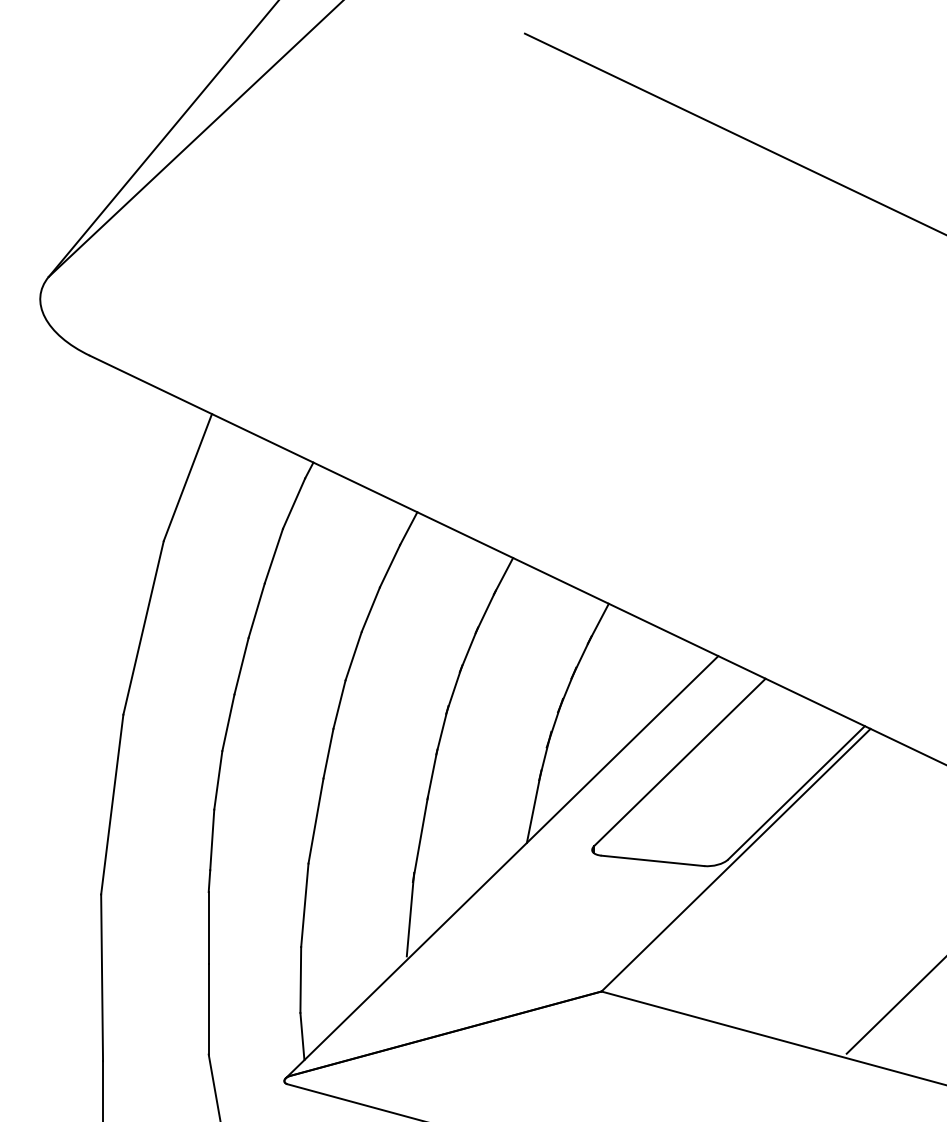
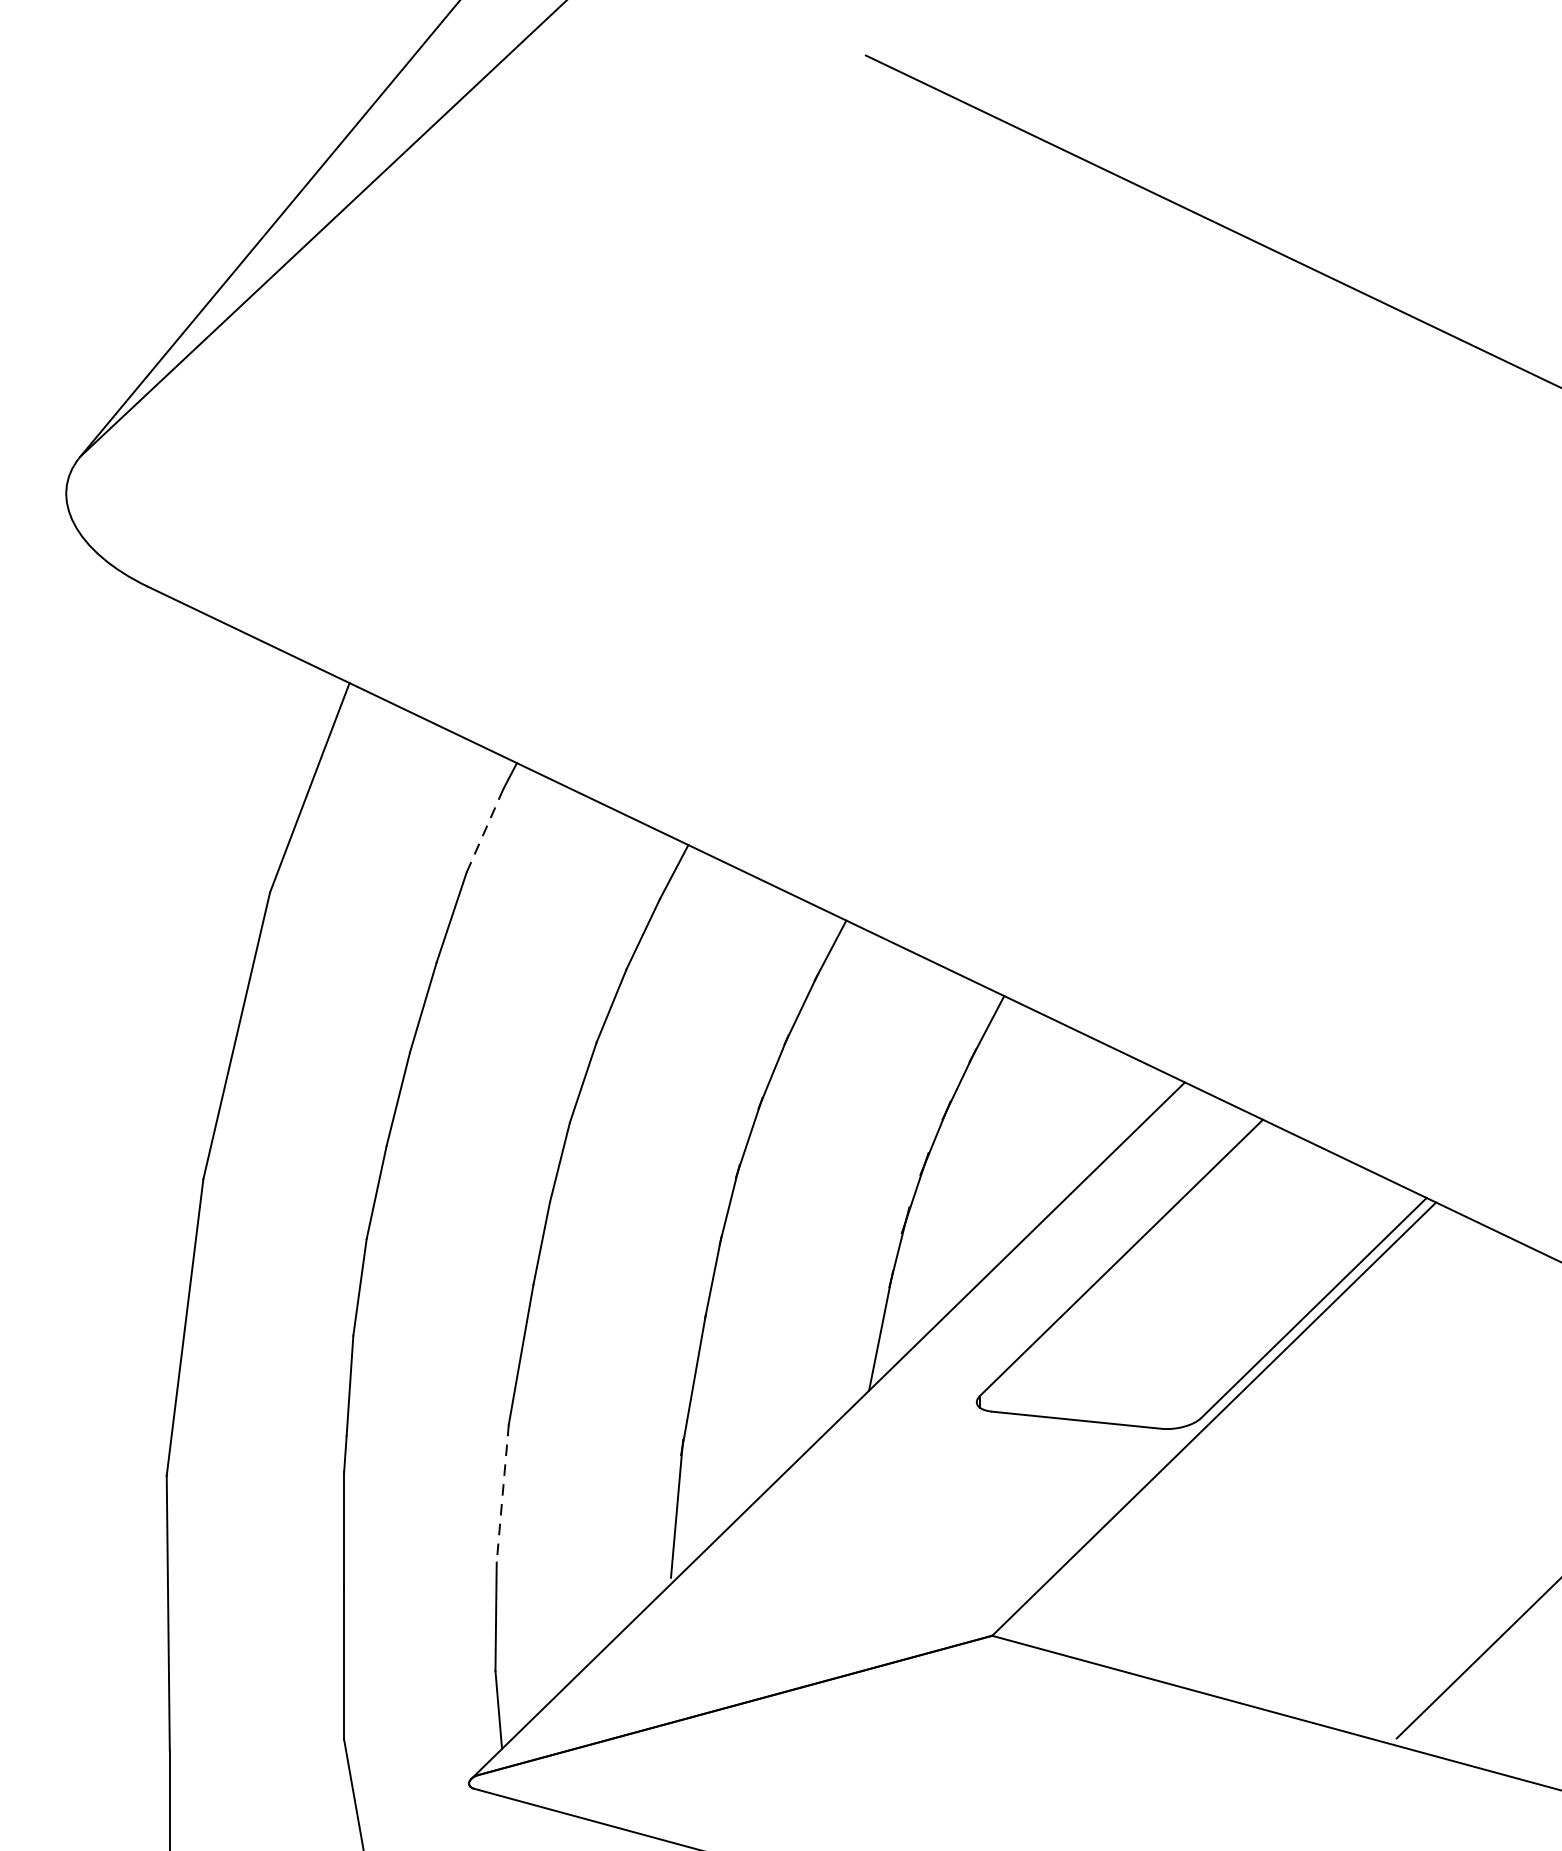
line: (294, 503) -> (485, 830), solid -> dashed
line: (304, 905) -> (502, 1493), solid -> dashed

